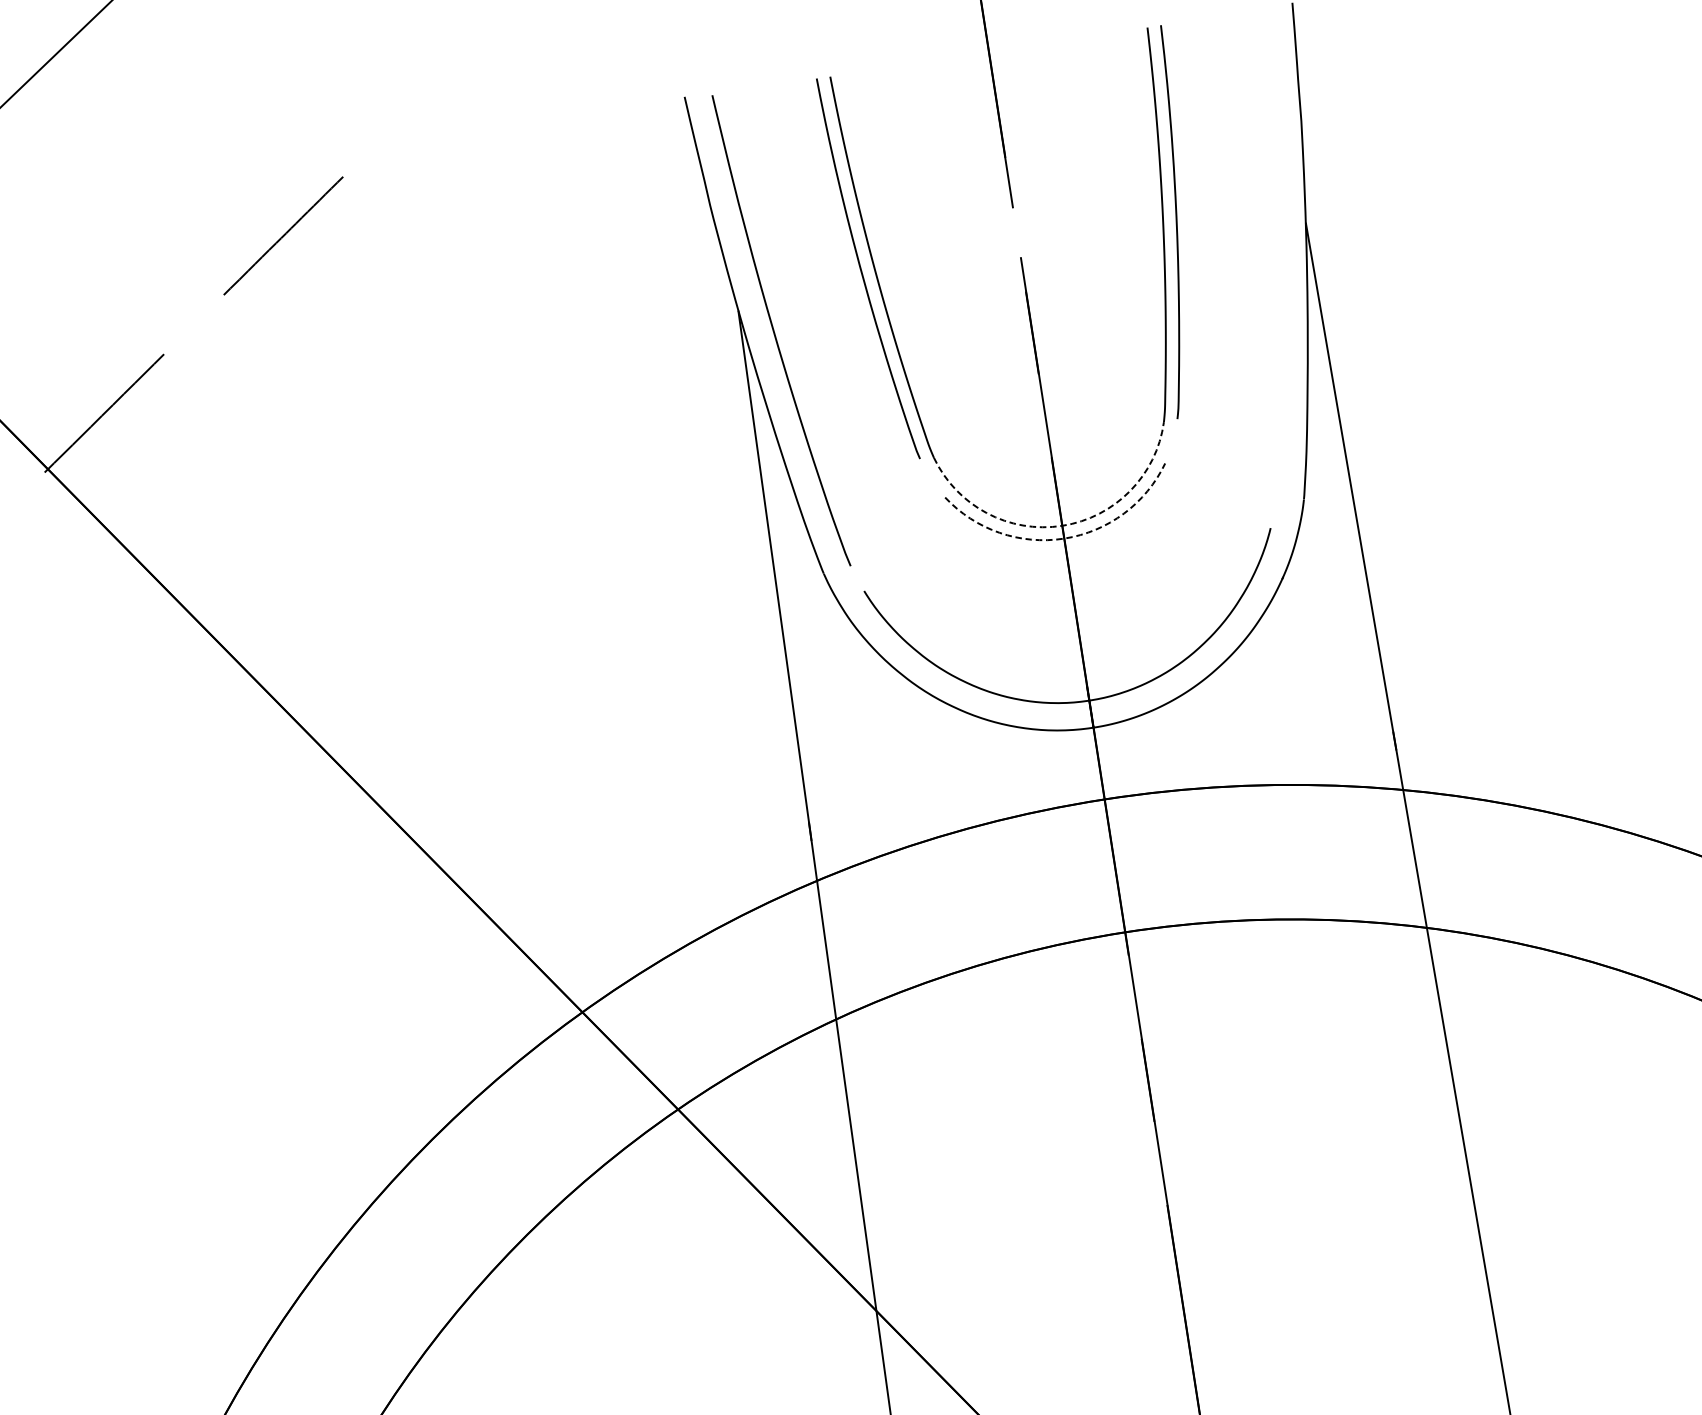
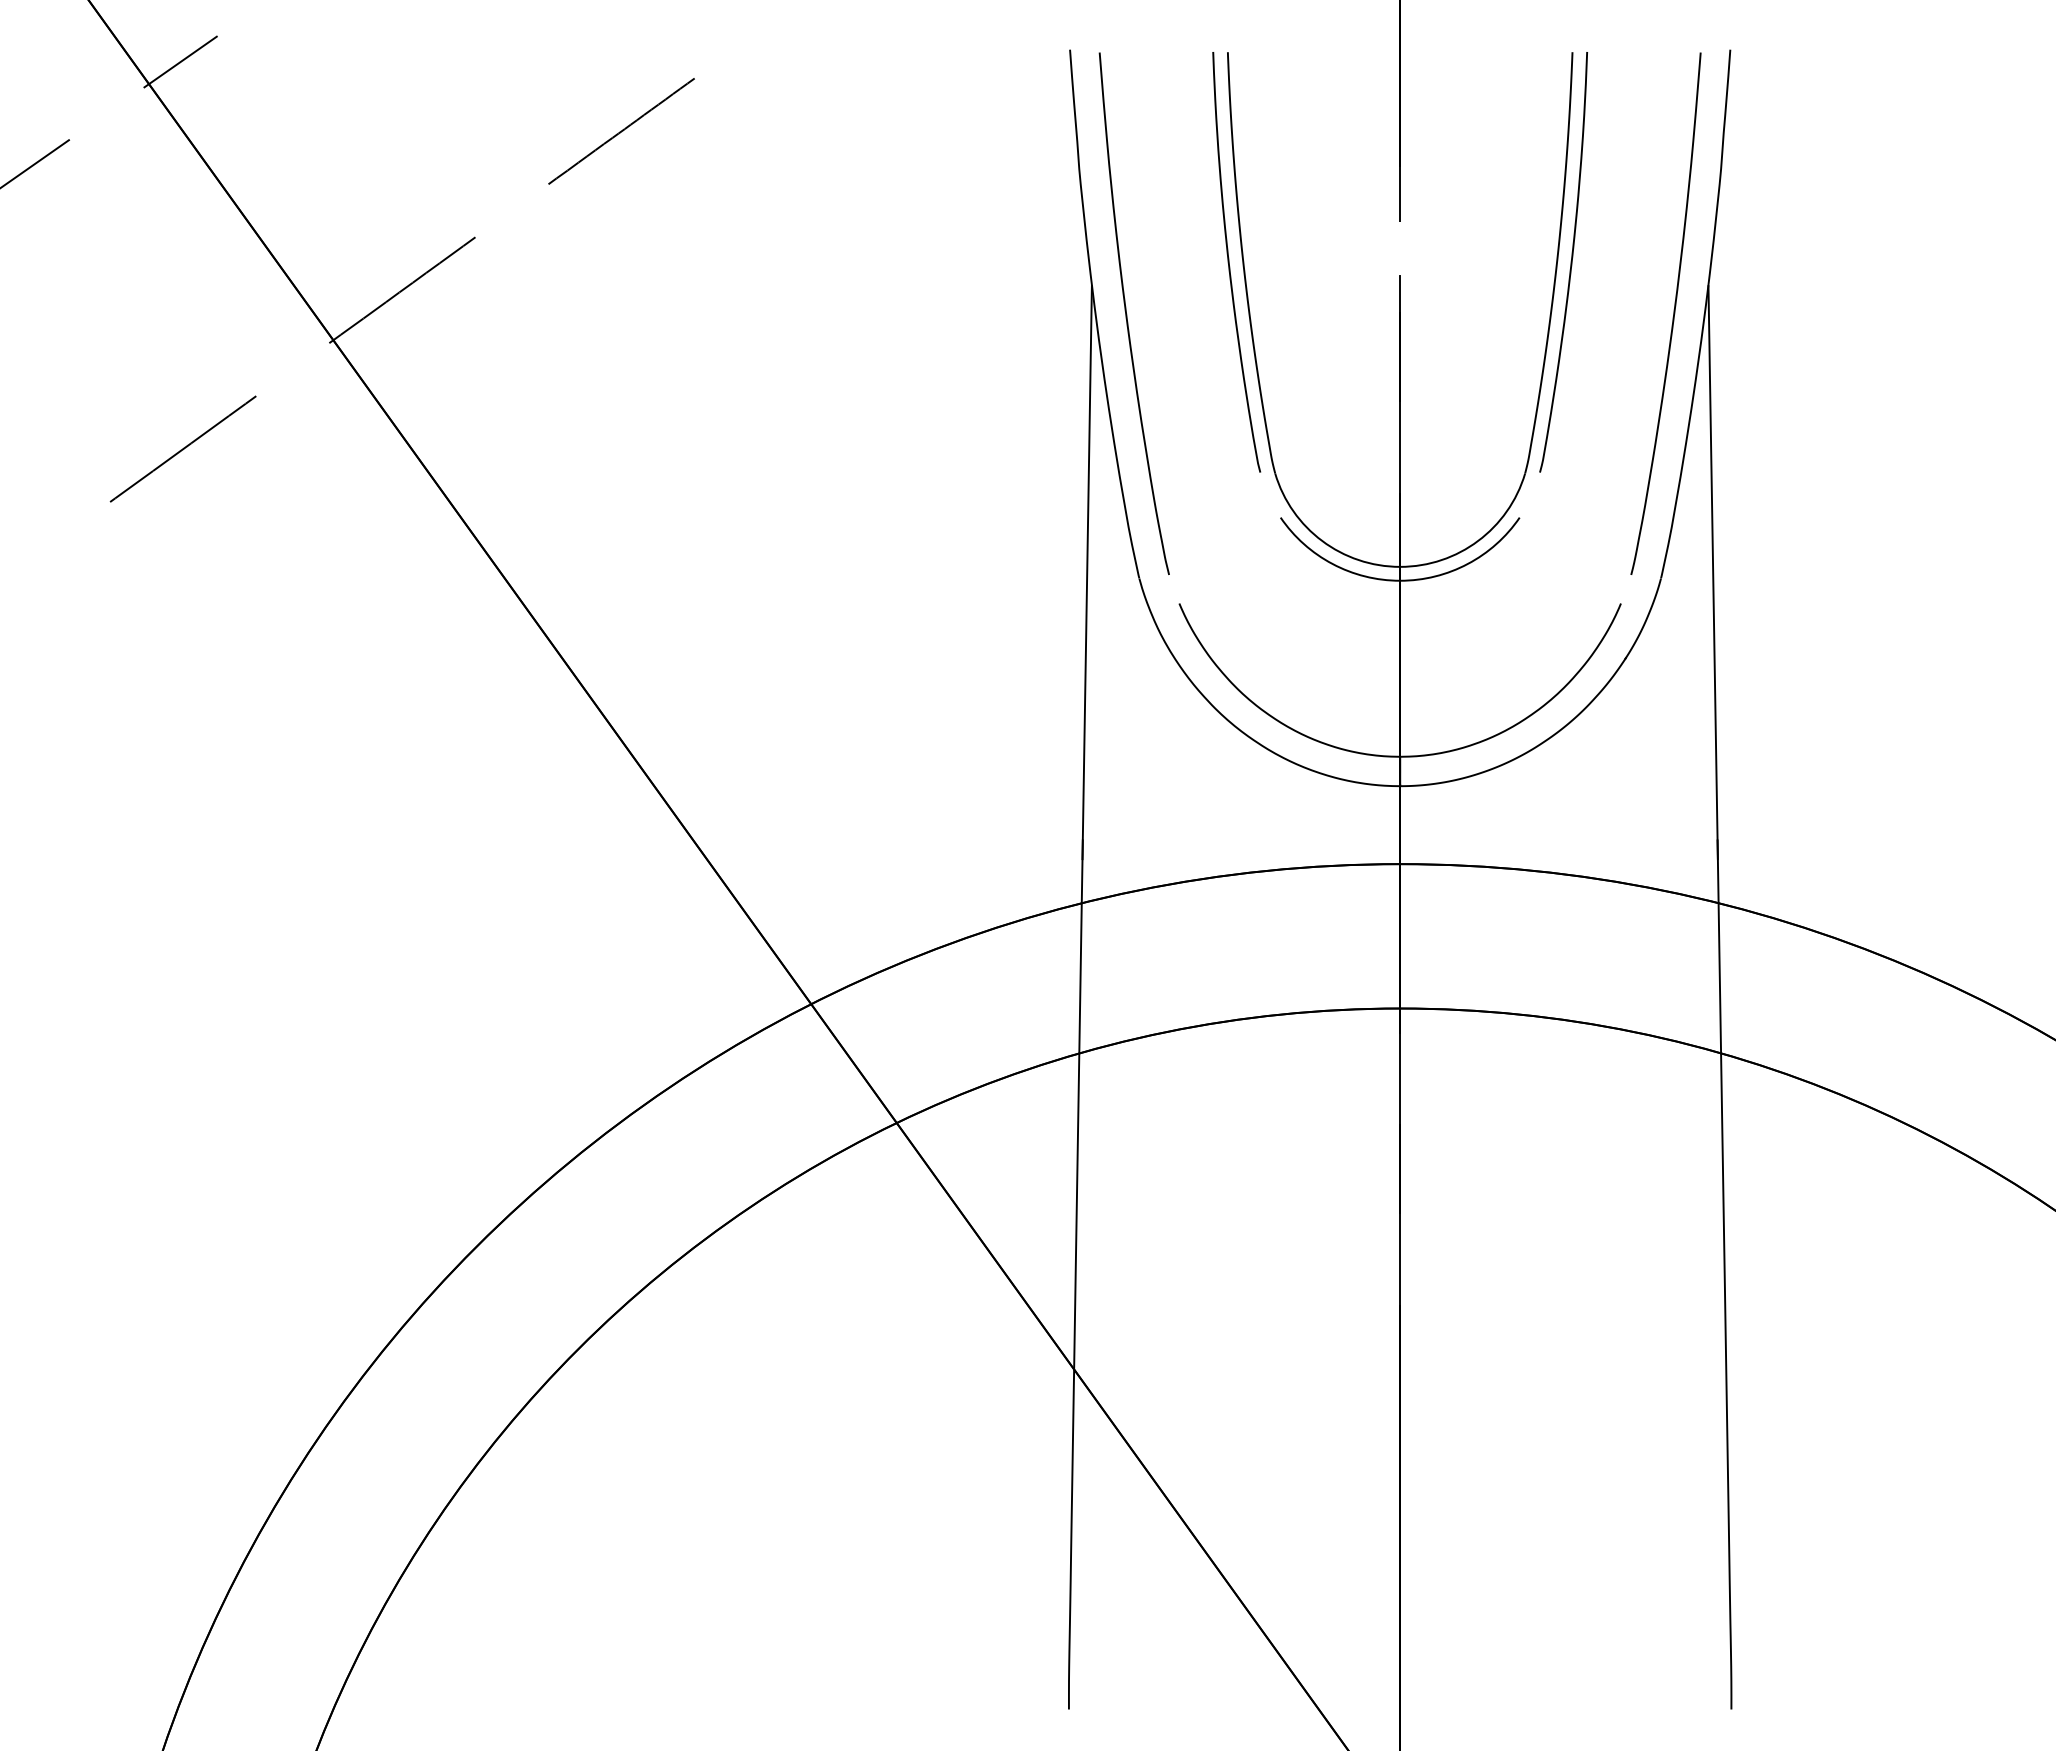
curve: (1277, 253) -> (1673, 313), added
arc: (1062, 525) -> (1400, 566), dashed -> solid
arc: (1064, 538) -> (1400, 580), dashed -> solid

